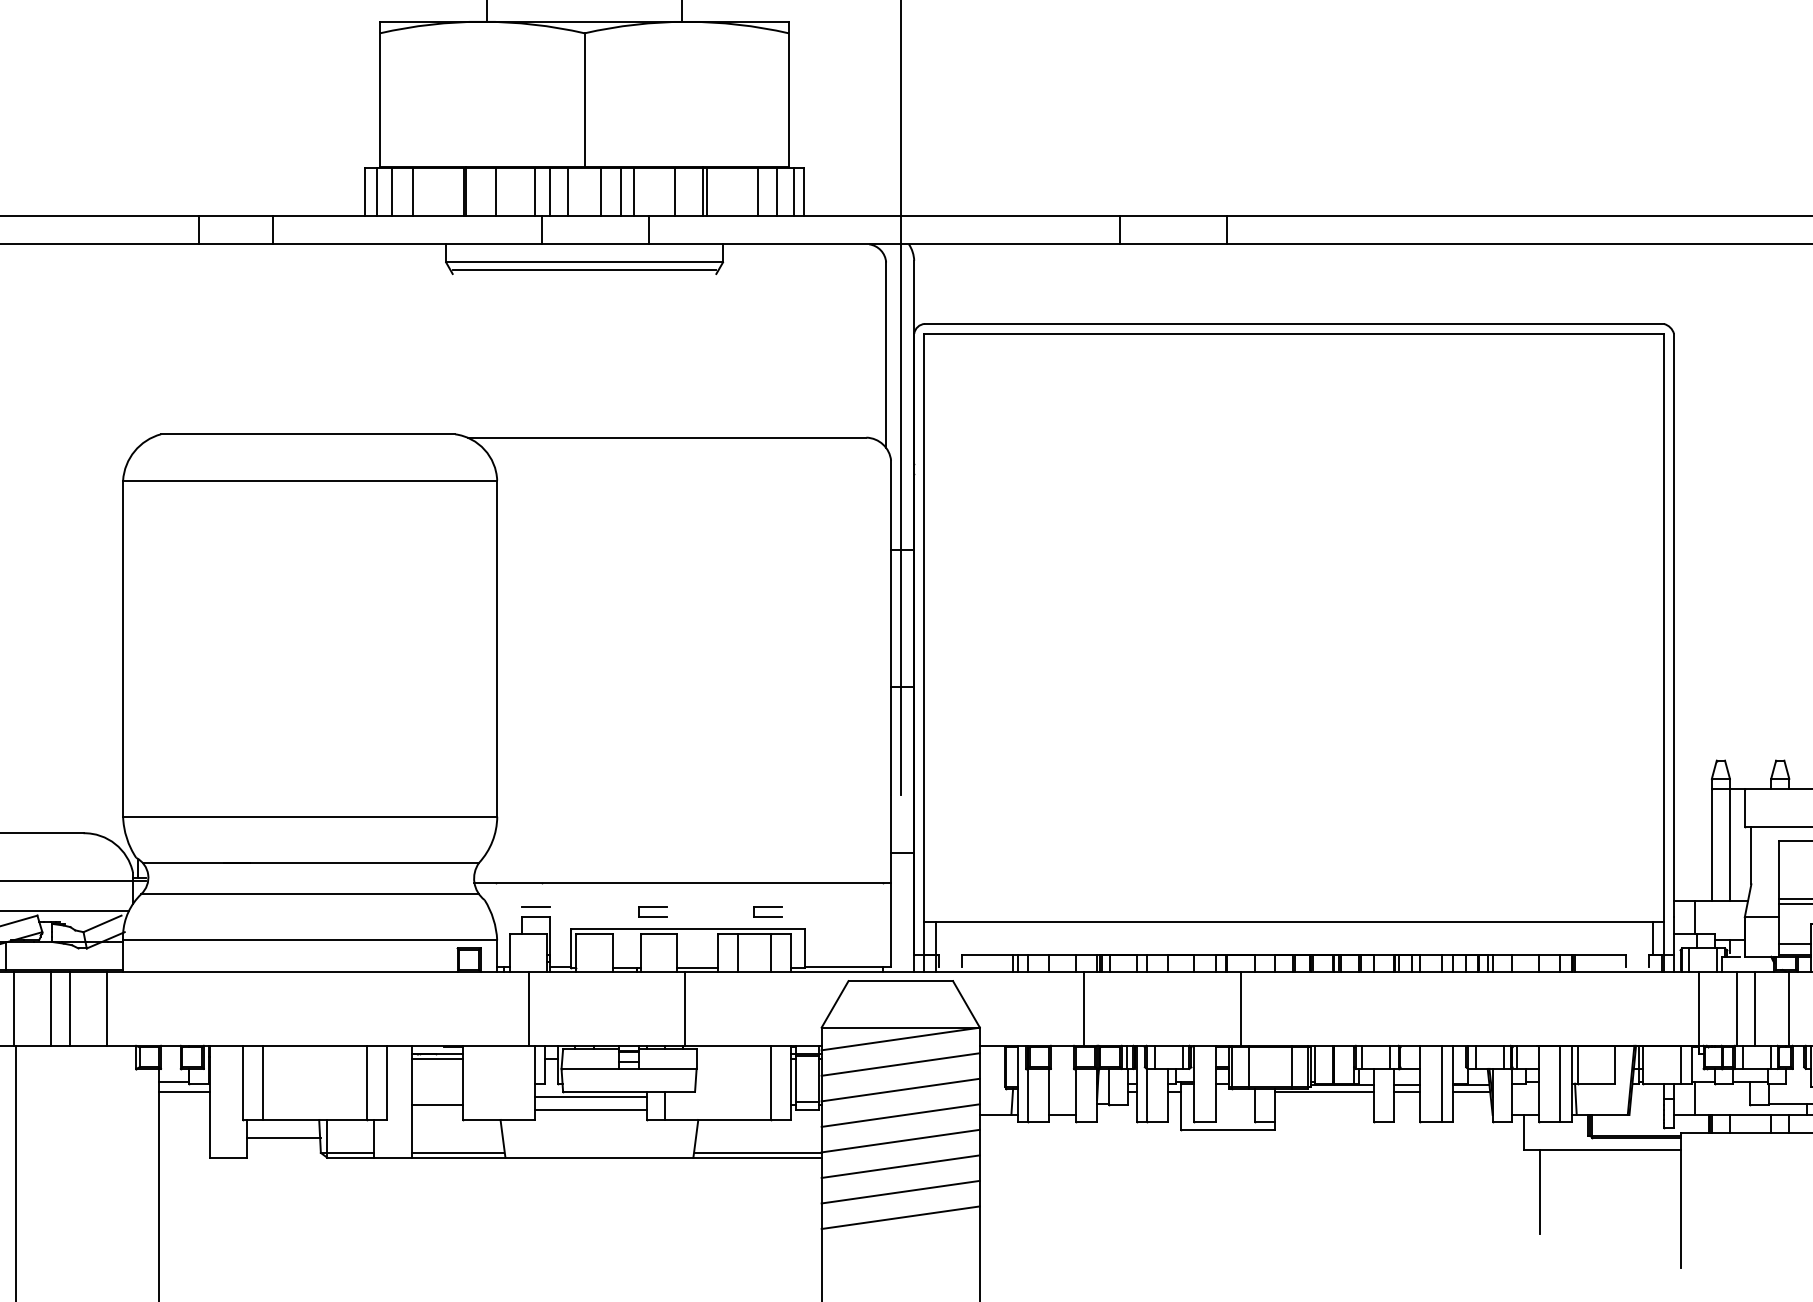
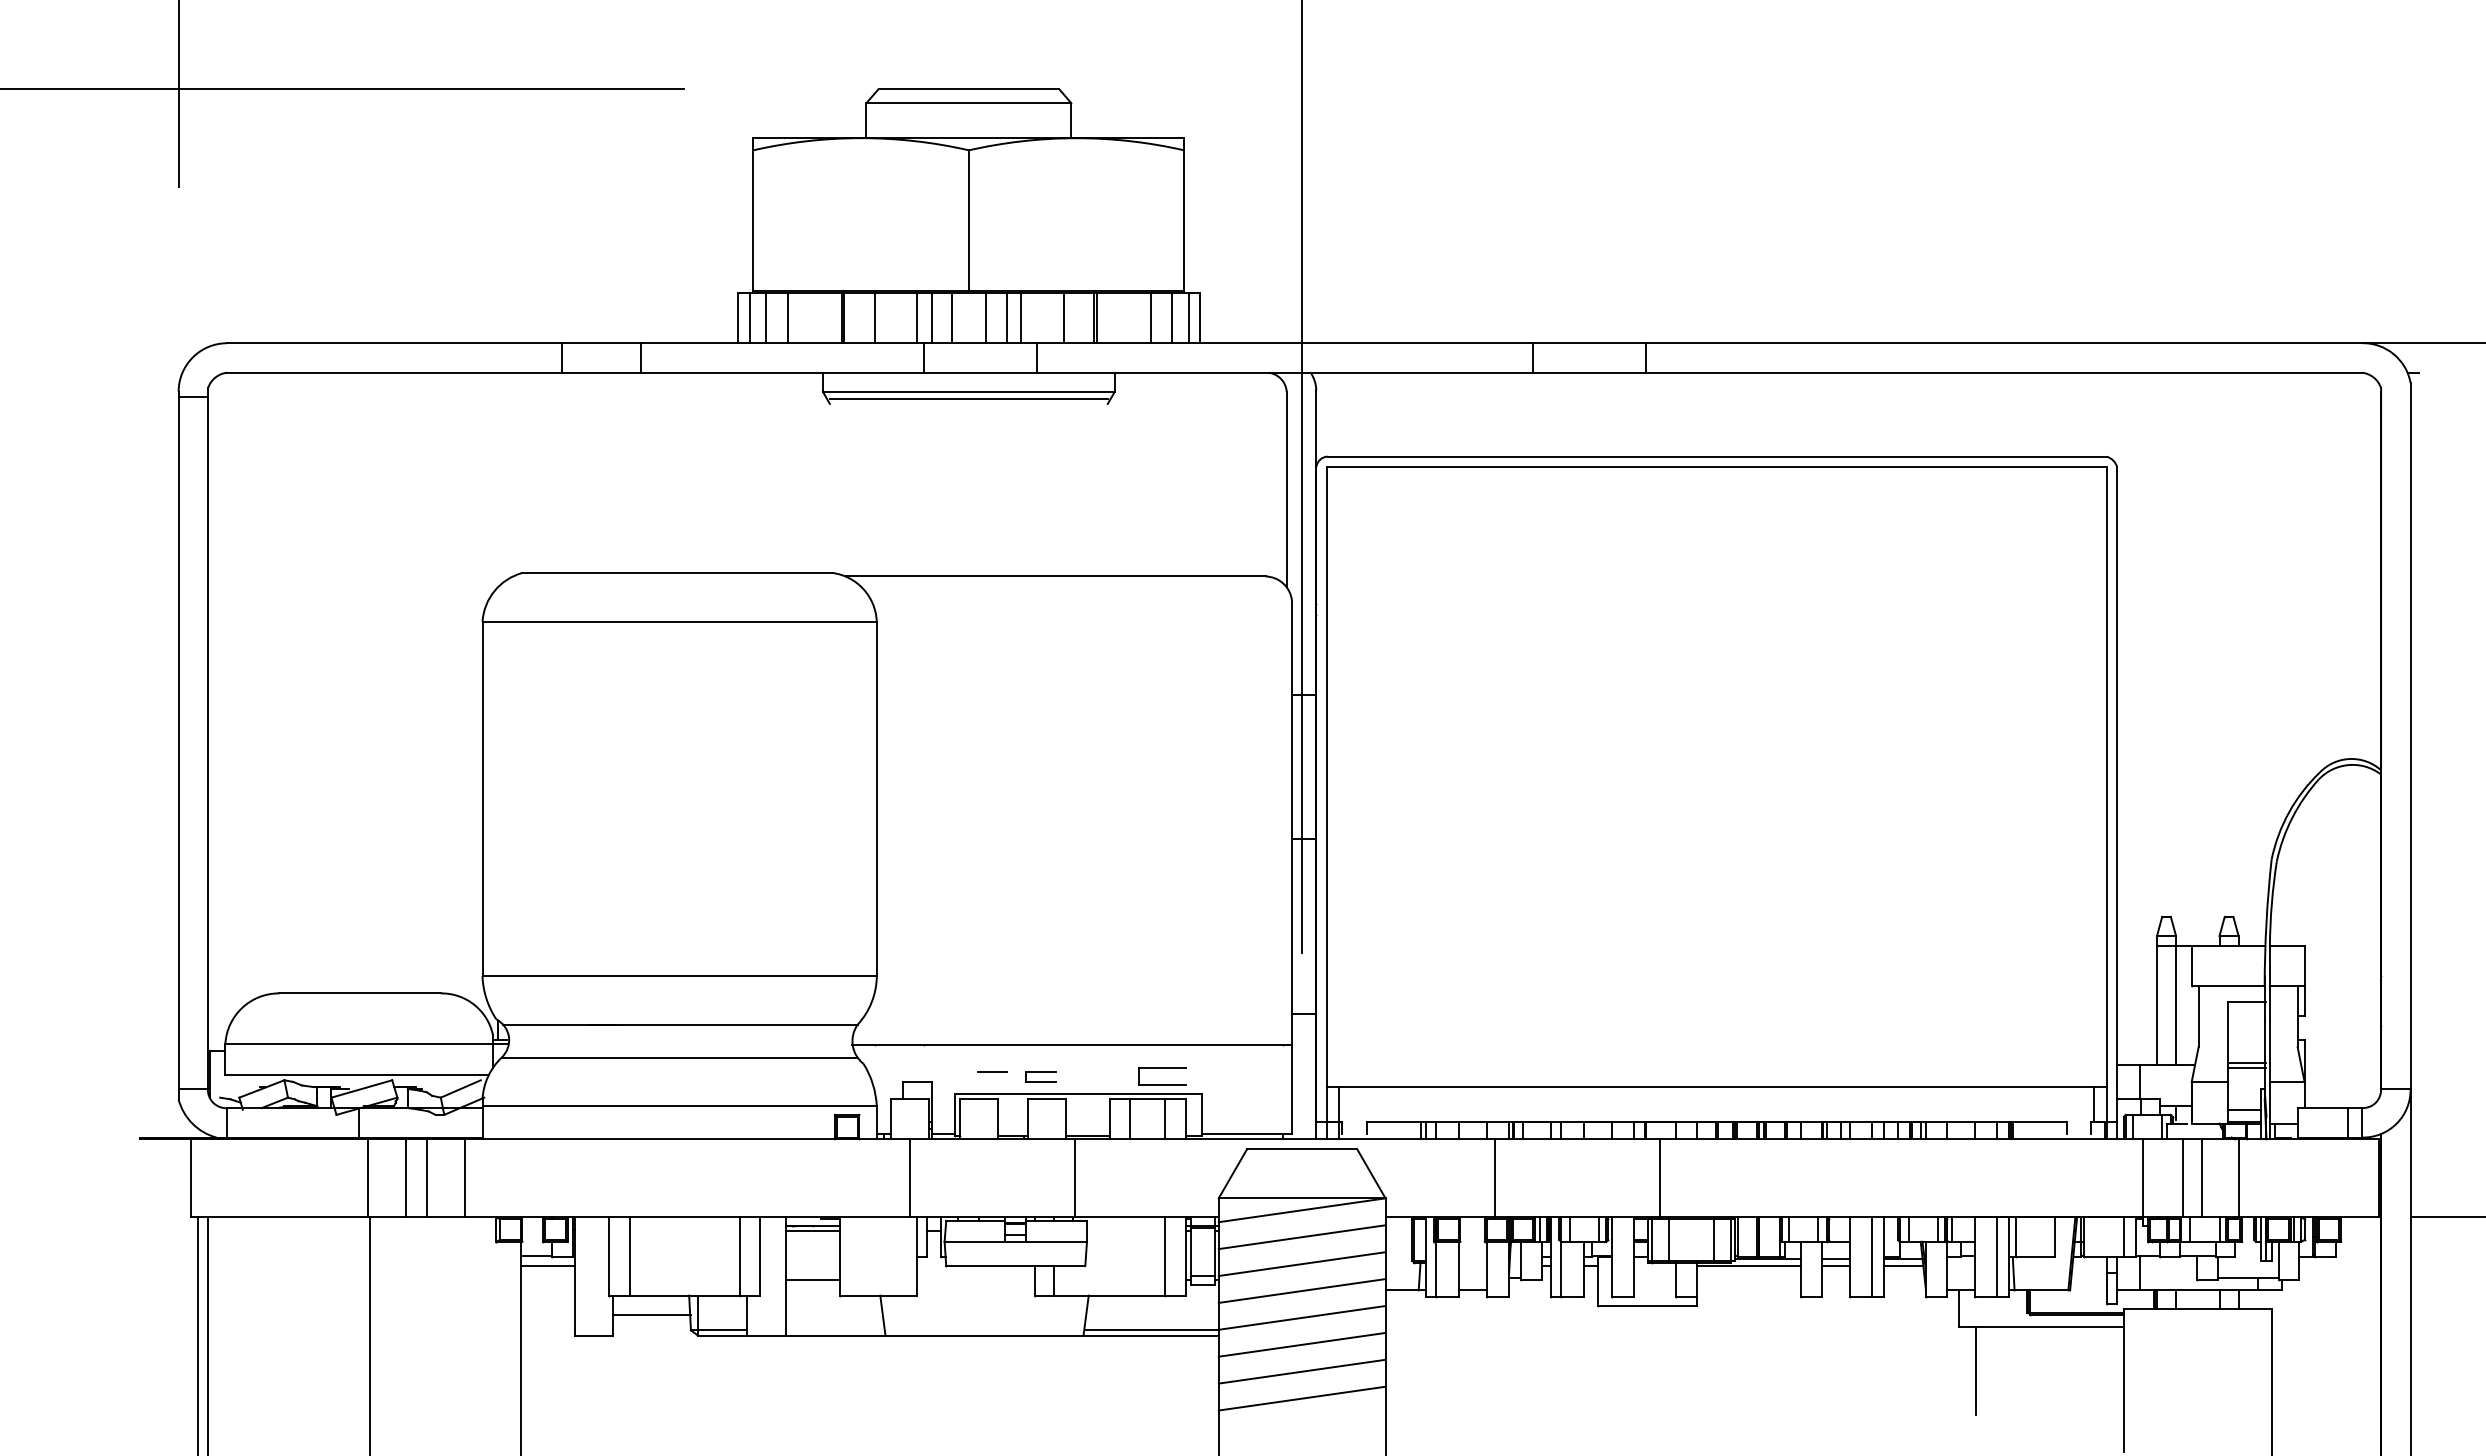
line: (535, 907) -> (992, 1071), moved
part: (768, 912) -> (1162, 1076), size x1.6
line: (590, 1097) -> (975, 1271), removed
line: (590, 1110) -> (975, 1285), removed
line: (457, 1153) -> (834, 1330), removed

